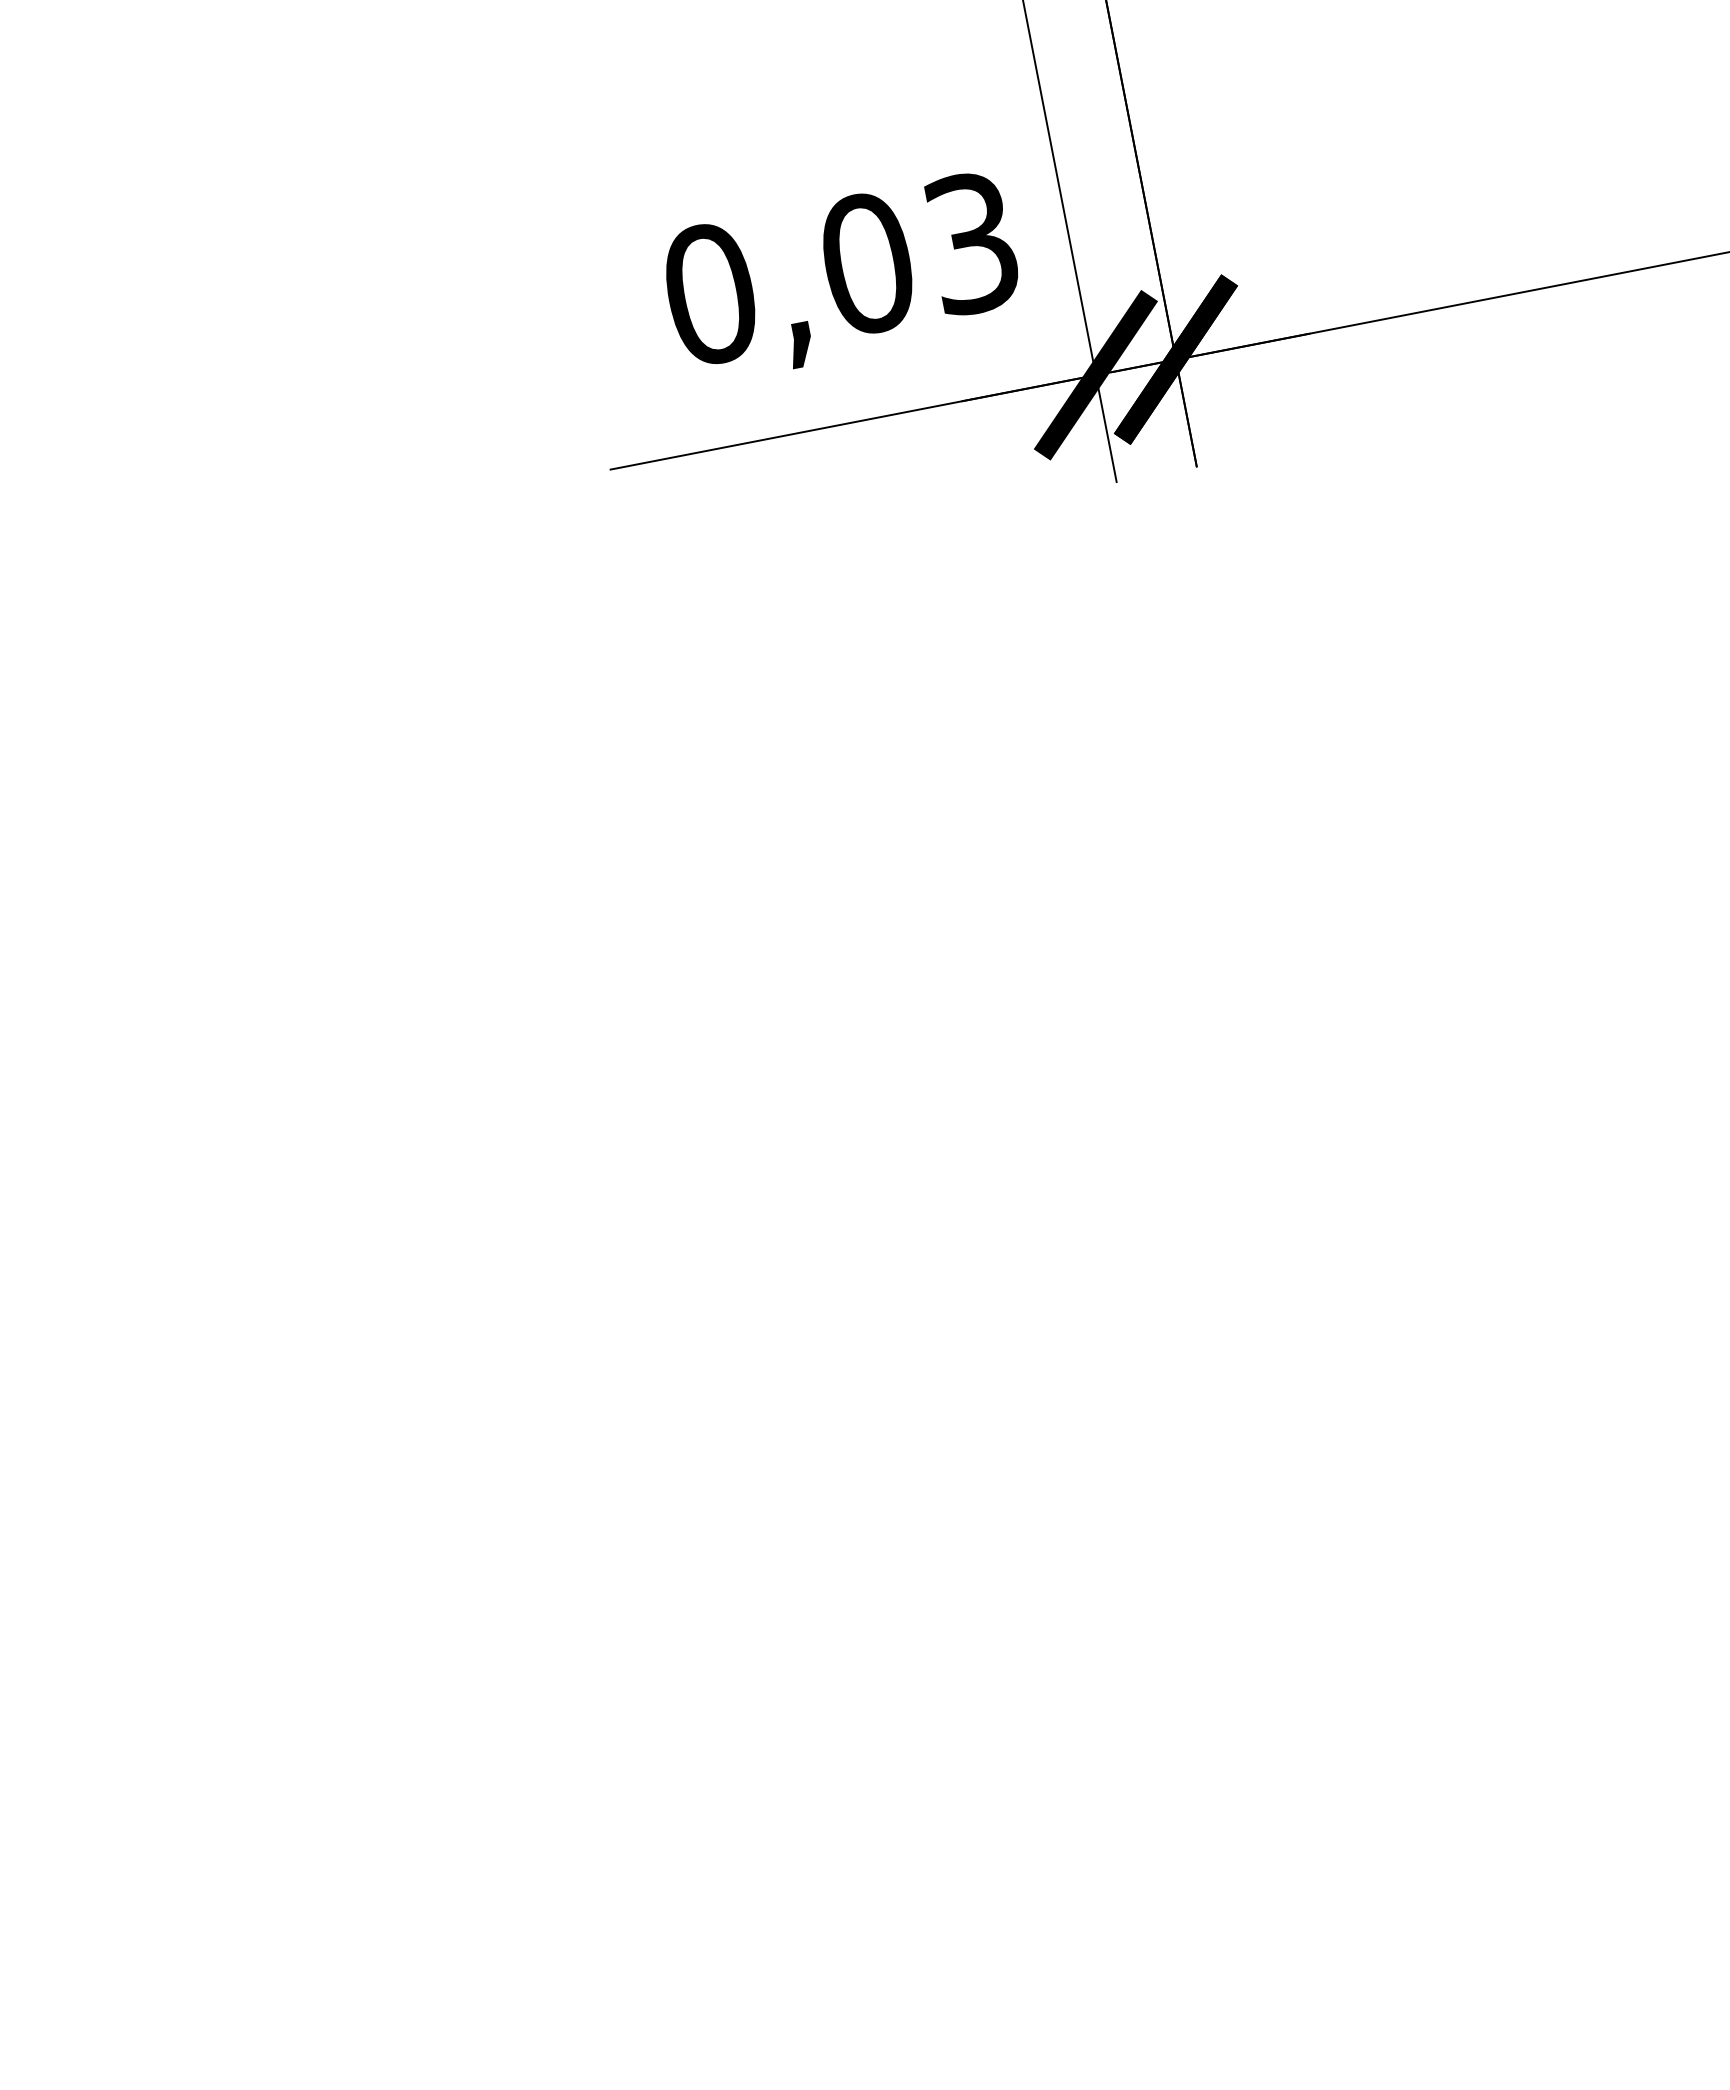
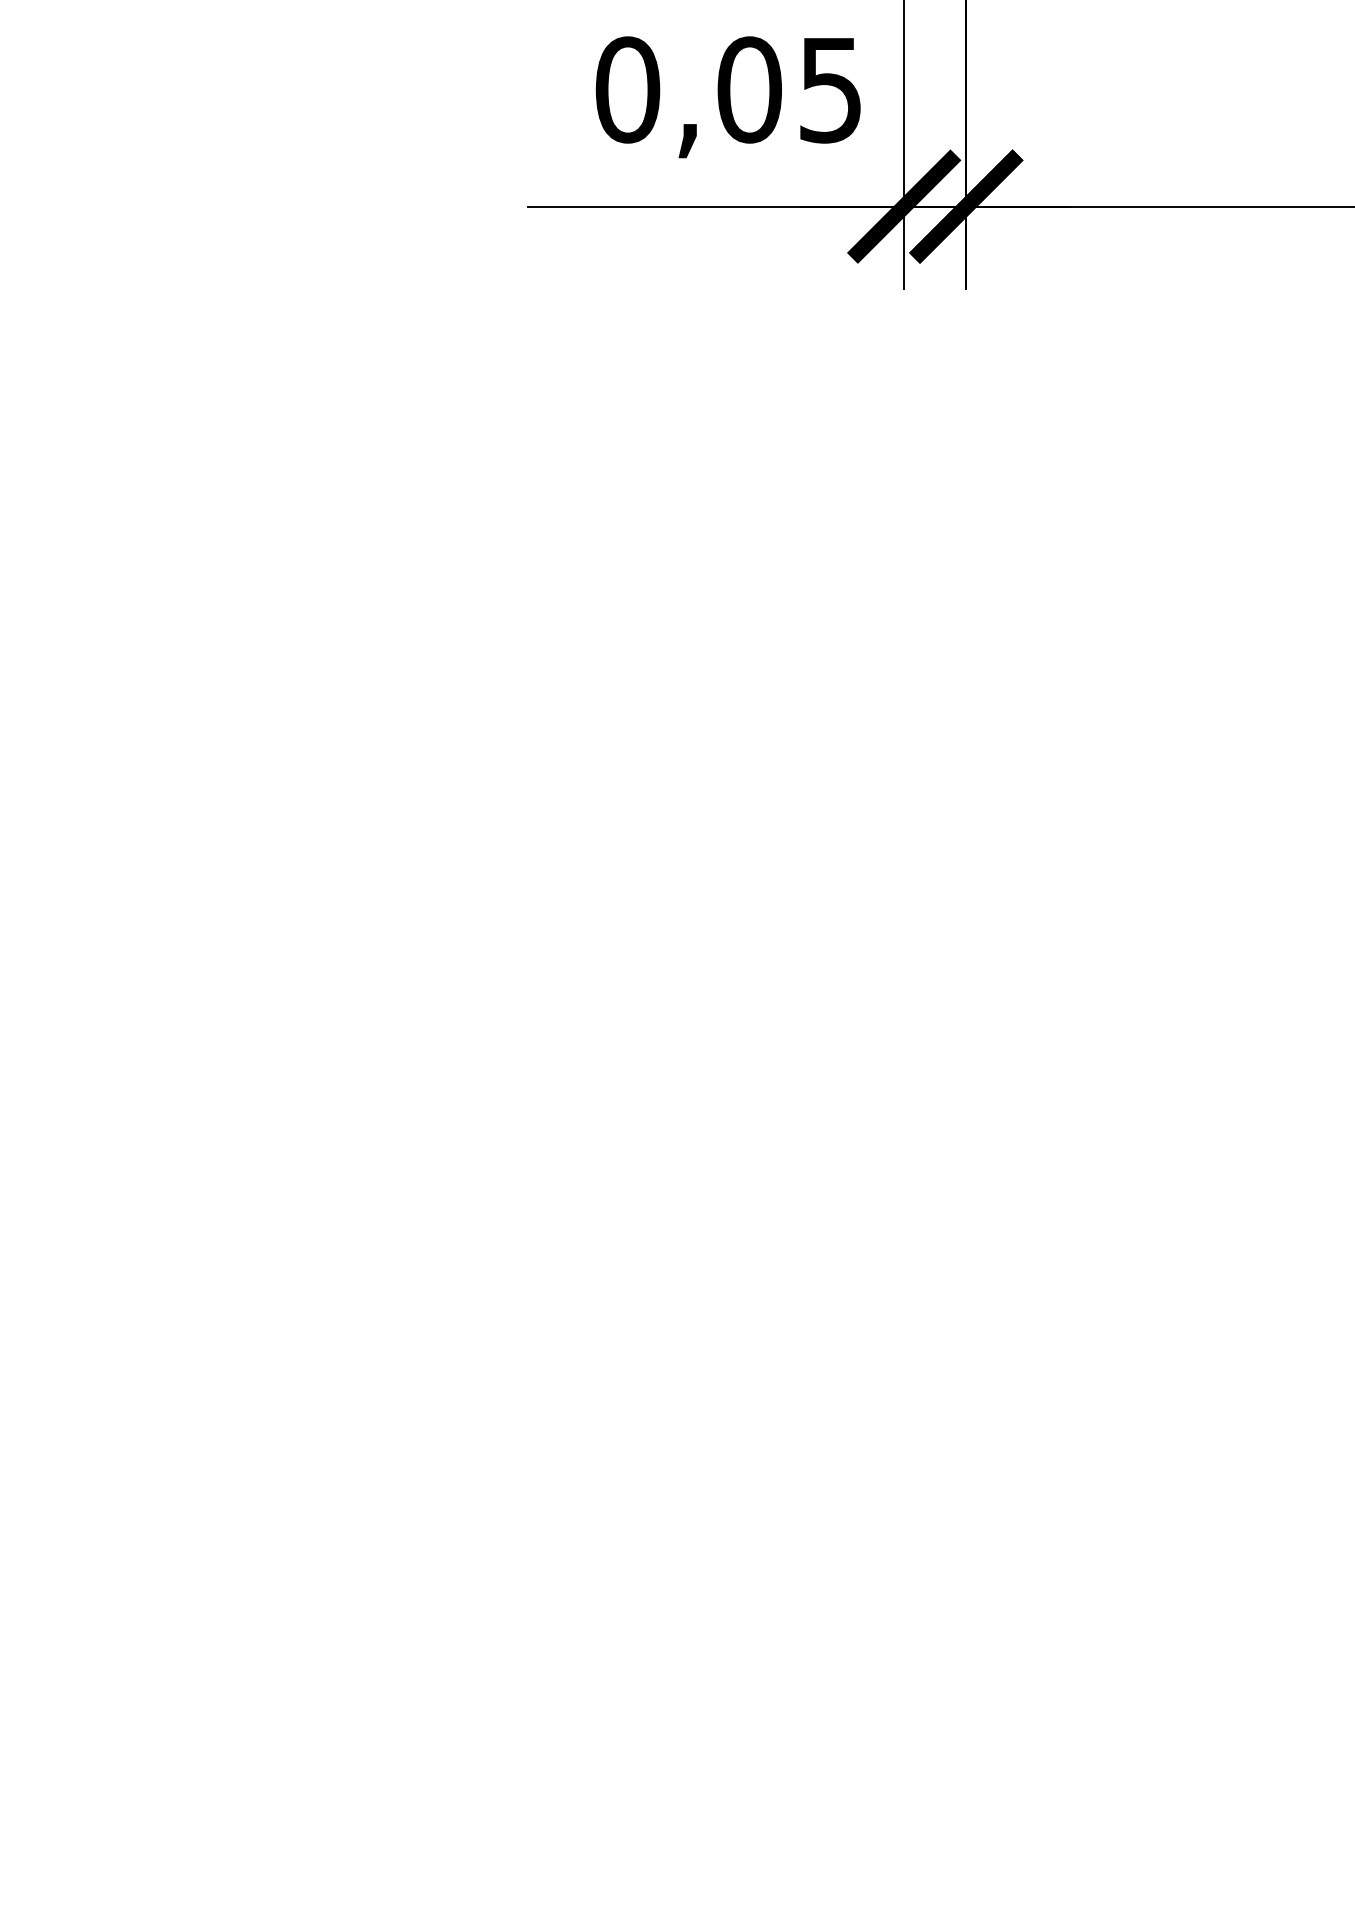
text: (971, 242) -> (830, 89), 0,03 -> 0,05

